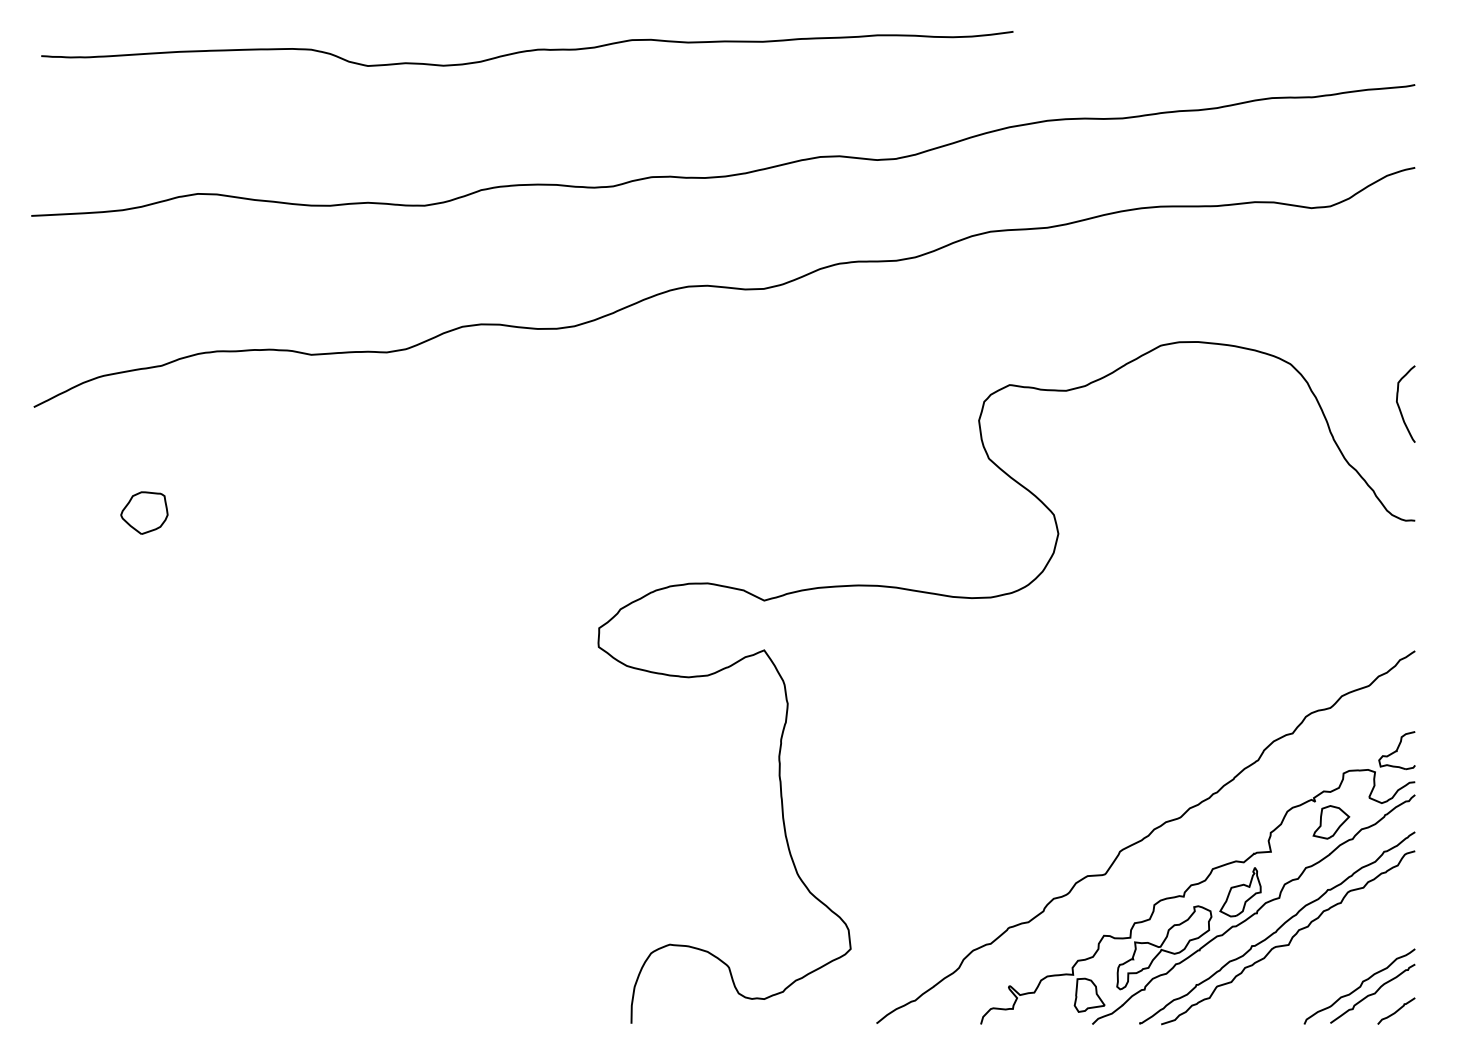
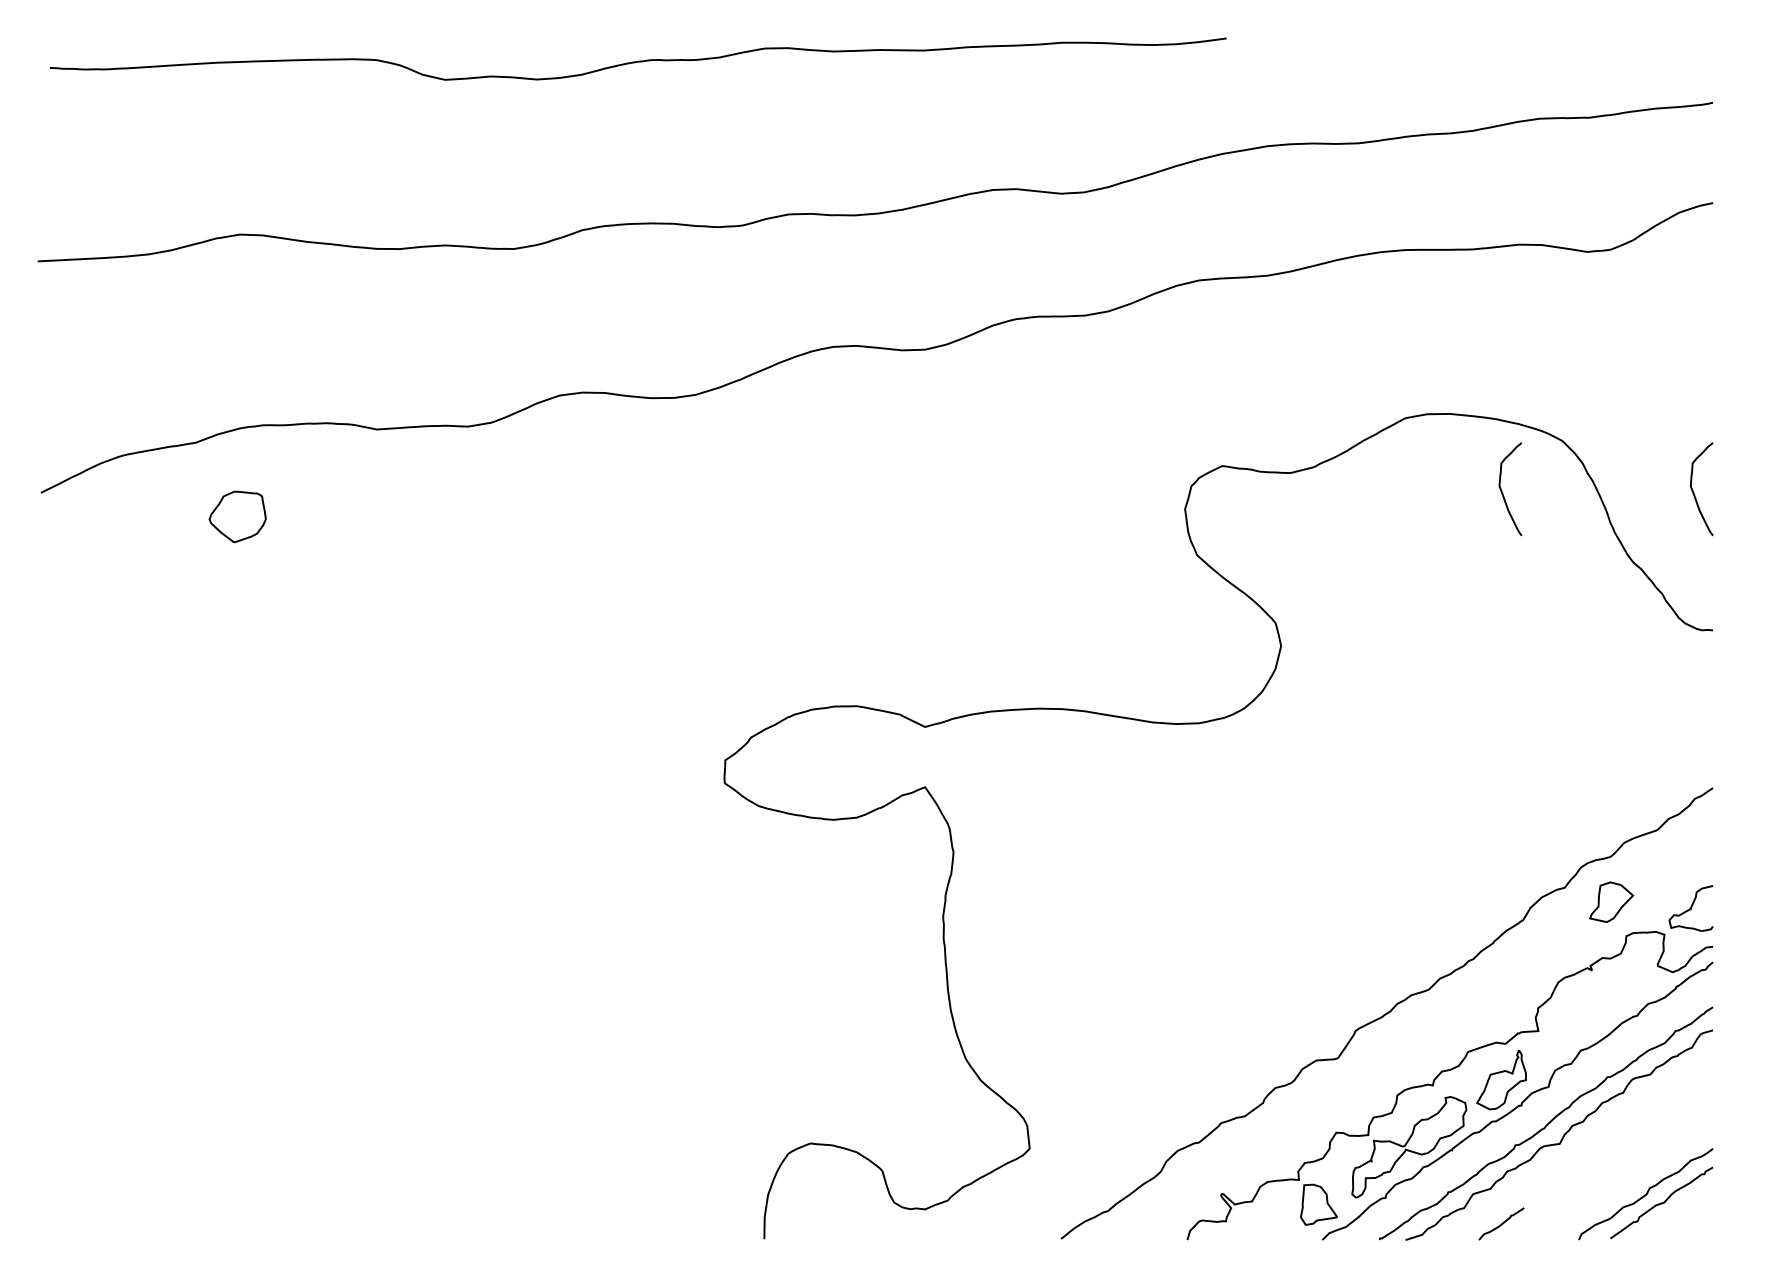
curve: (1241, 405) -> (1502, 490), added
part: (144, 512) -> (237, 516), moved
part: (1331, 822) -> (1611, 902), moved
curve: (1396, 1010) -> (1501, 1223), moved

